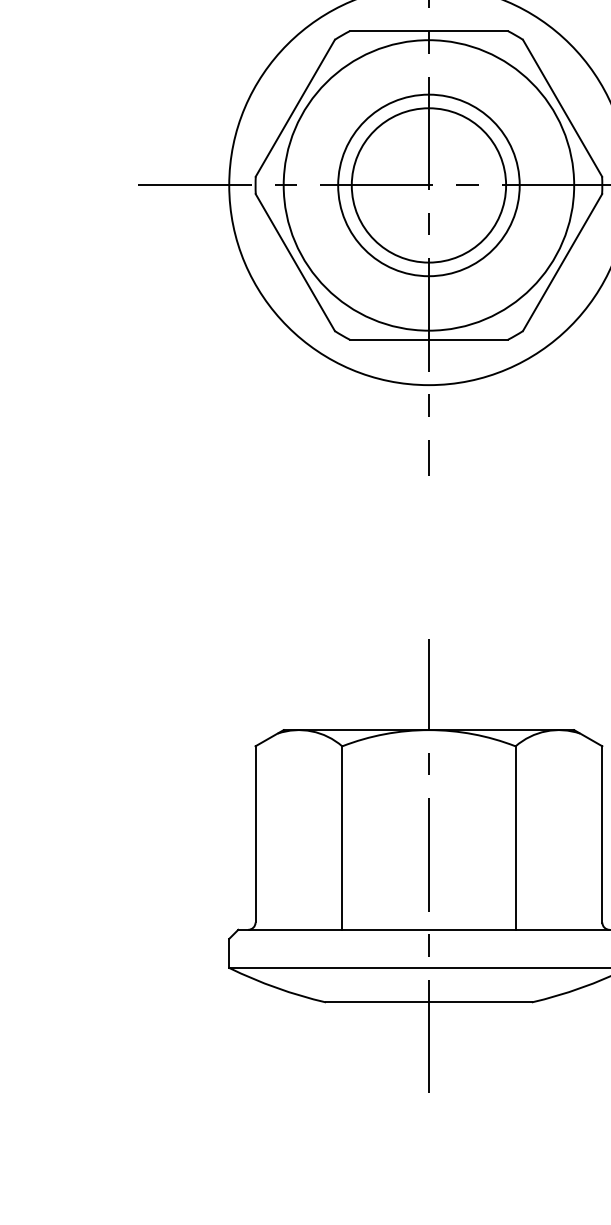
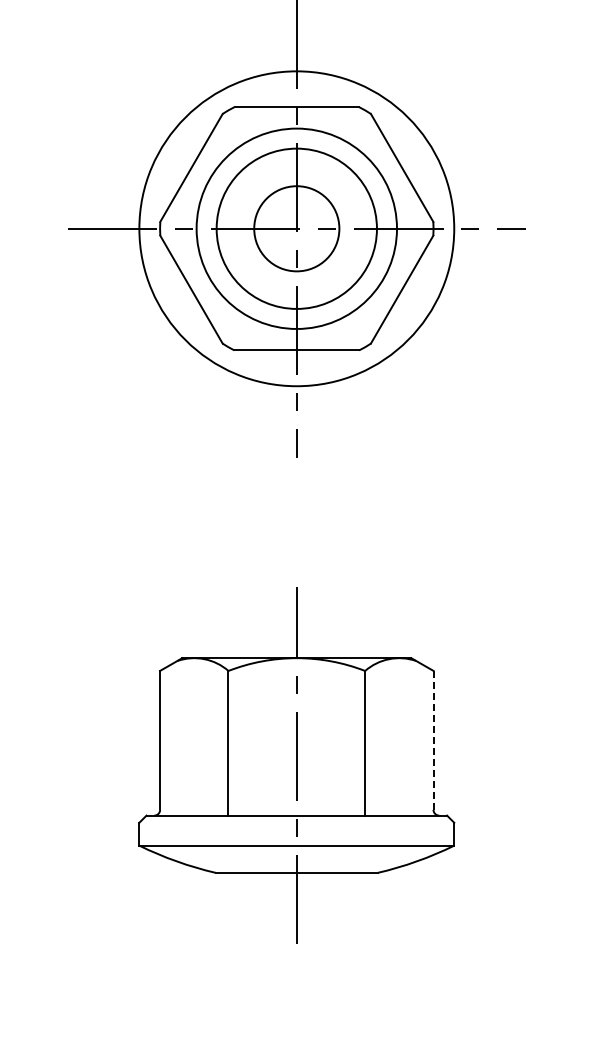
circle: (428, 185) -> (296, 228), size x0.7
circle: (428, 185) -> (296, 228), size x0.7
circle: (428, 185) -> (296, 228), size x1.4
line: (602, 834) -> (433, 740), solid -> dashed

